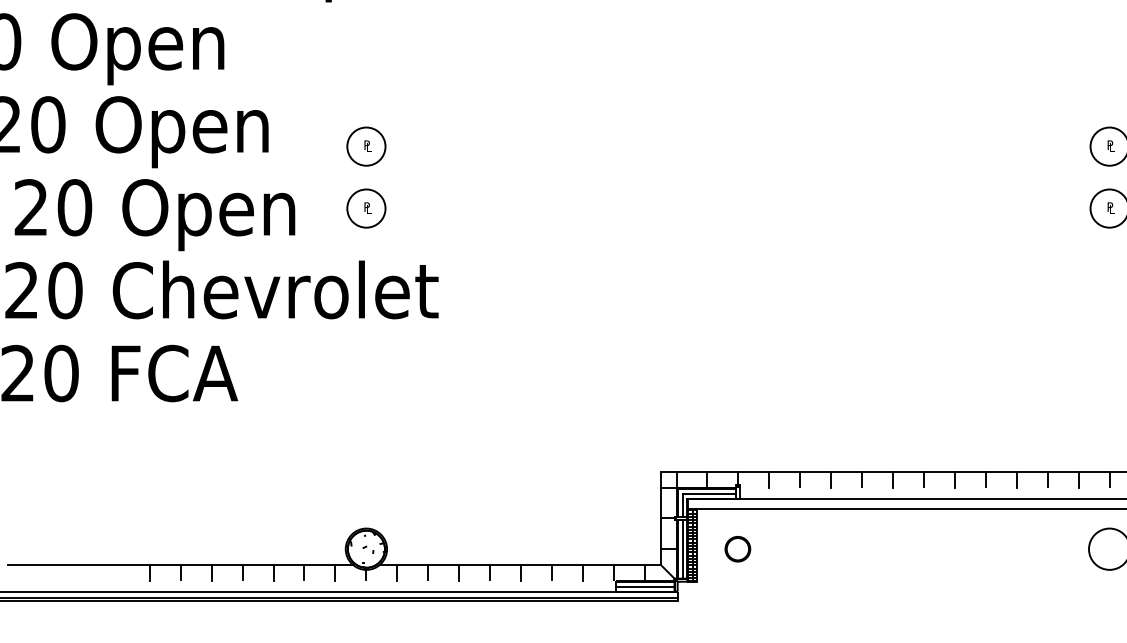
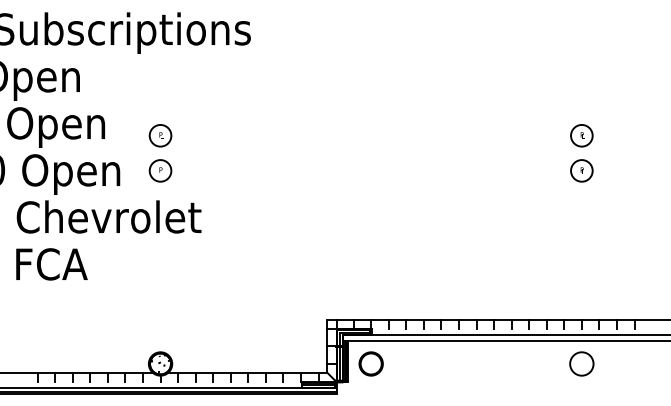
circle: (736, 548) -> (370, 363), size x1.67

